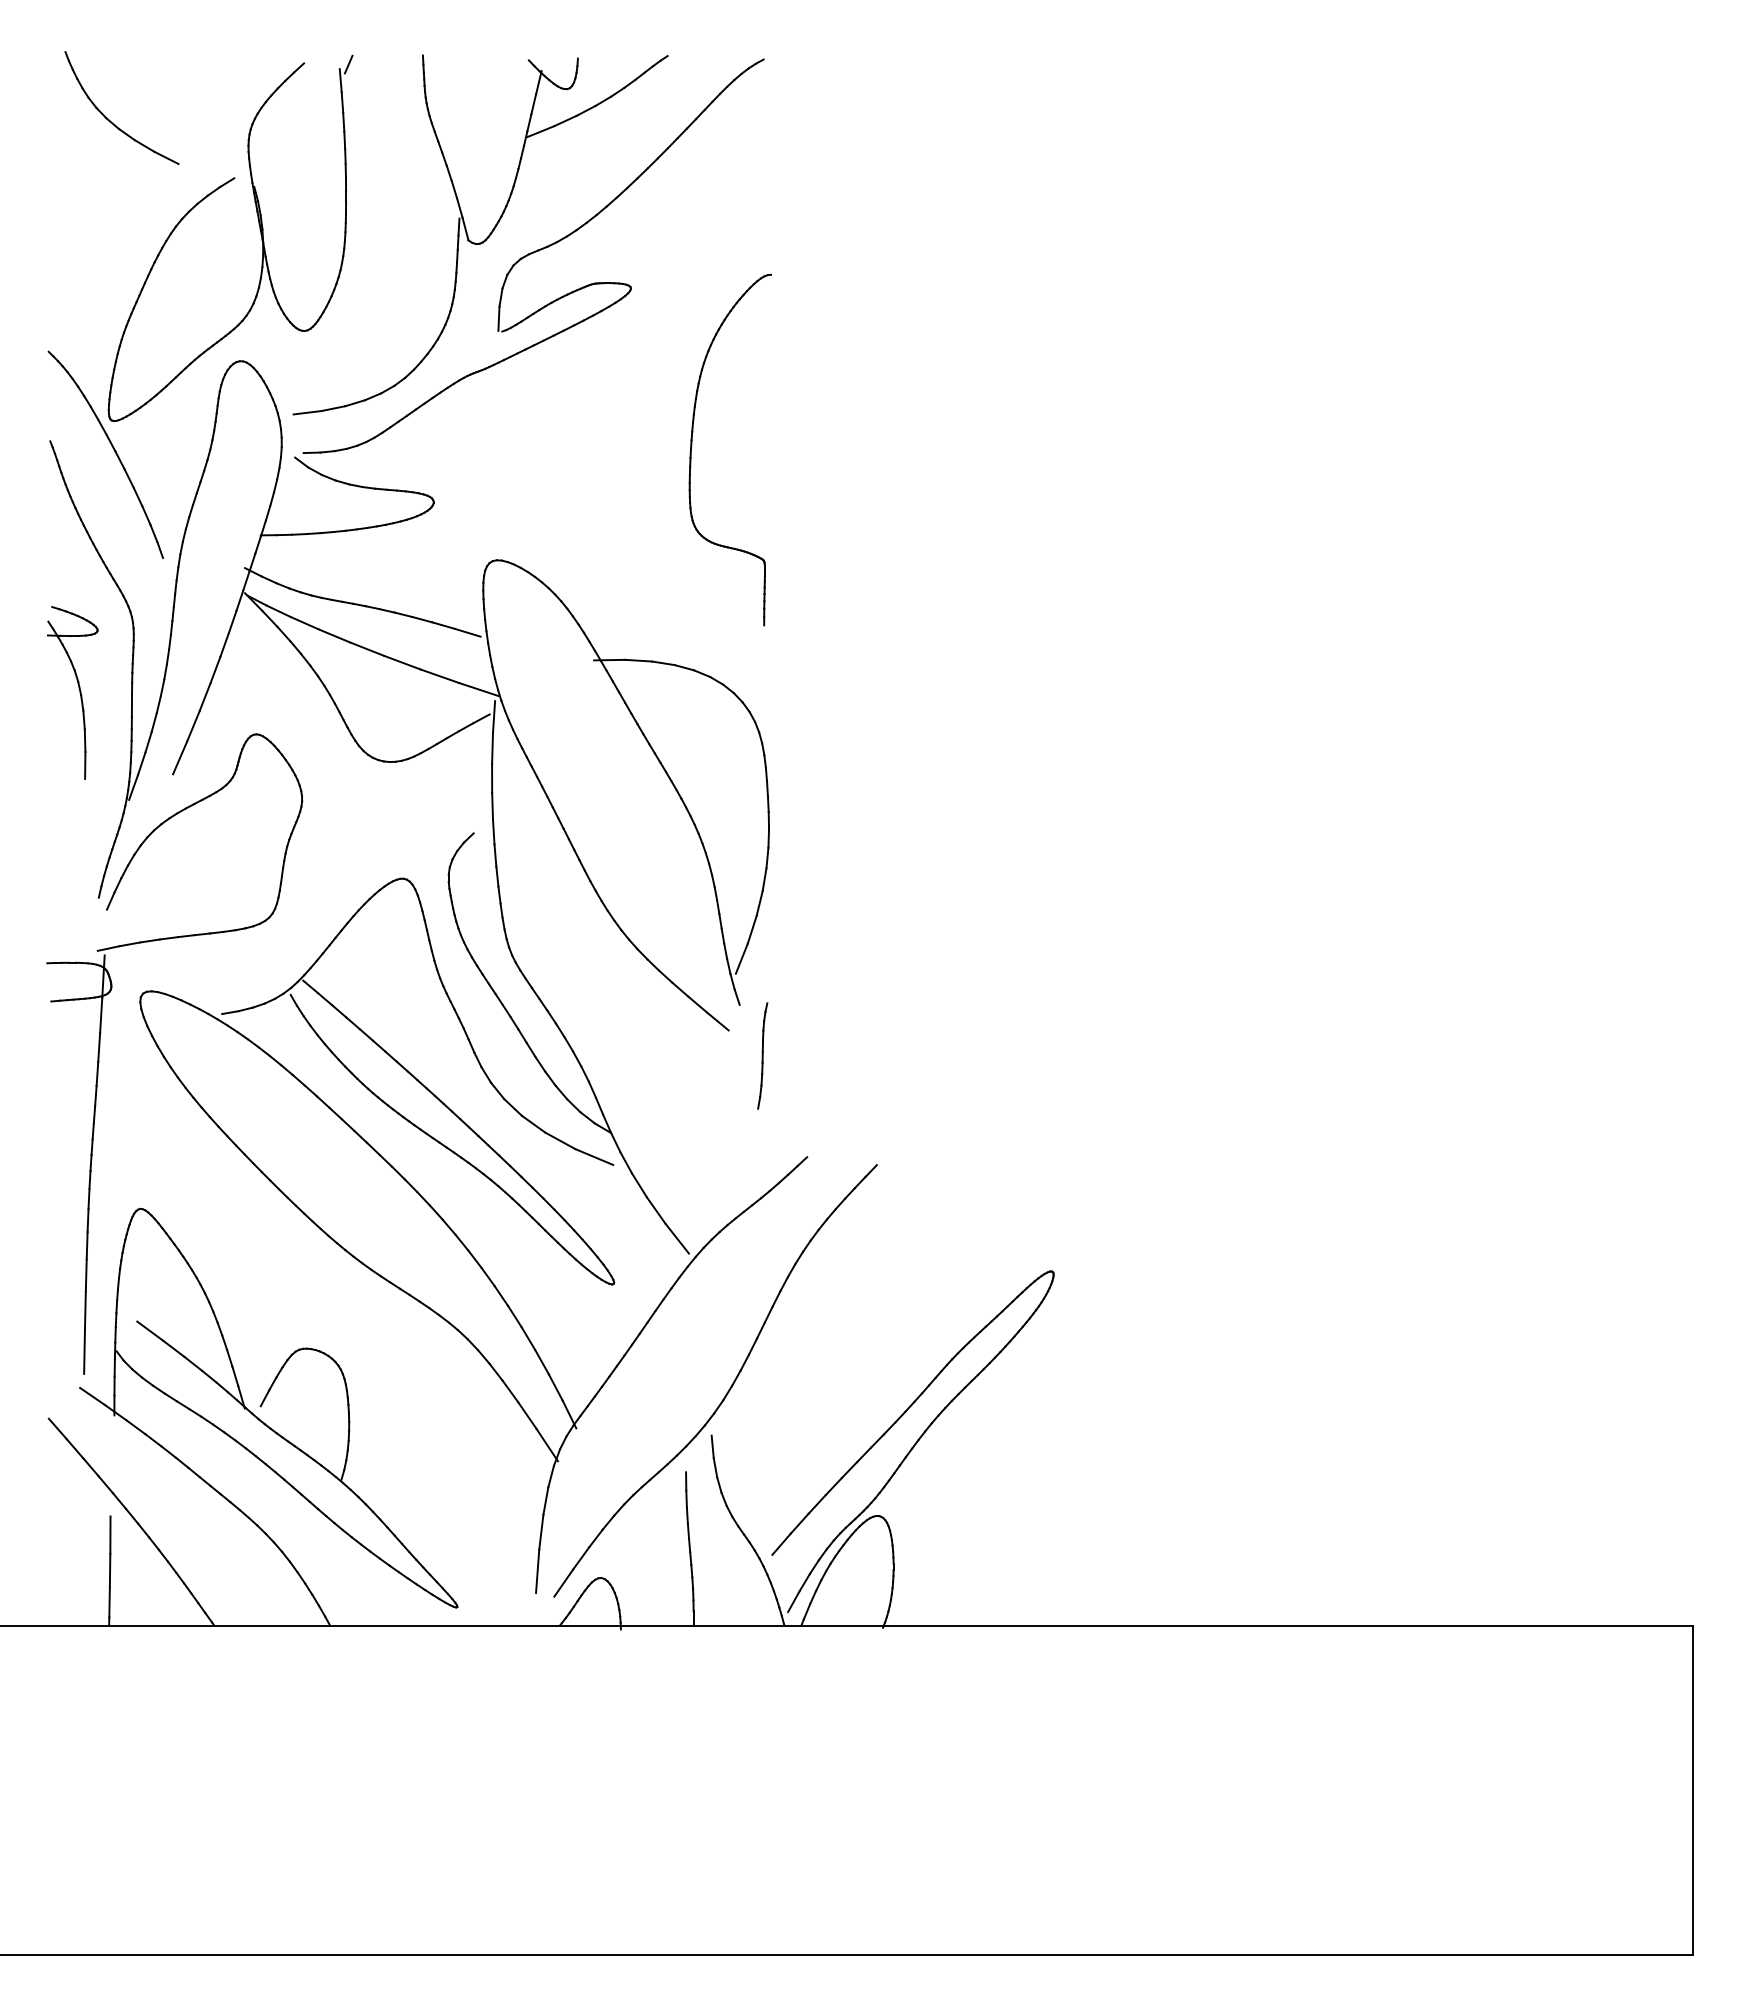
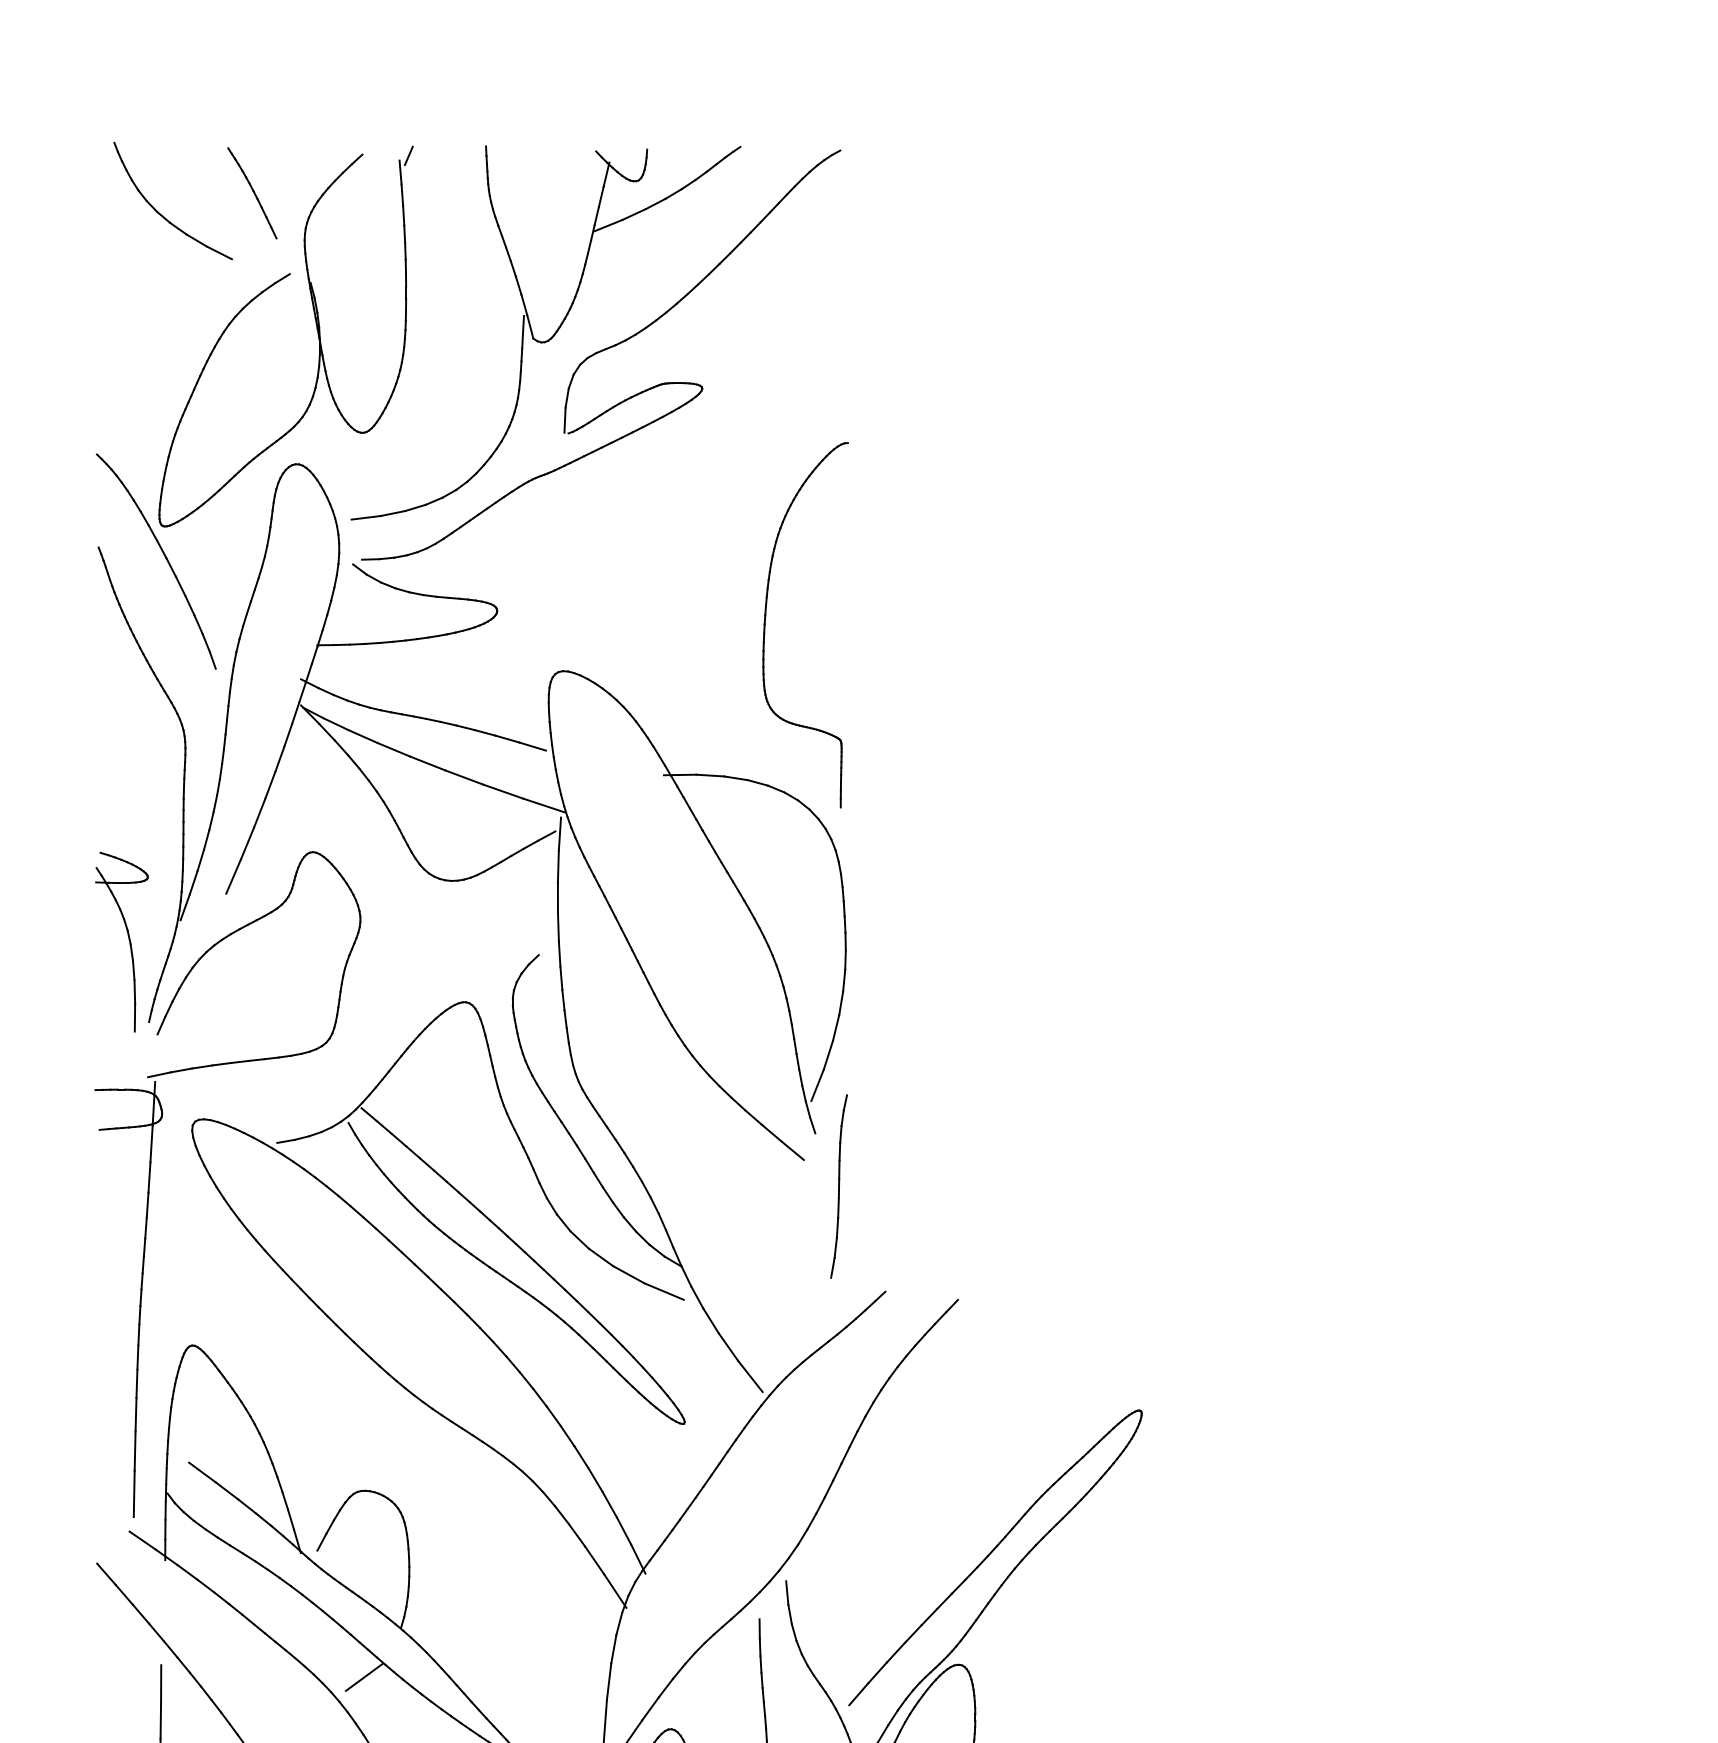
part: (198, 100) -> (252, 193), added
part: (692, 446) -> (766, 621), moved
part: (79, 692) -> (128, 941), moved
part: (762, 1055) -> (839, 1186), size x1.67
line: (306, 1527) -> (364, 1676), added

